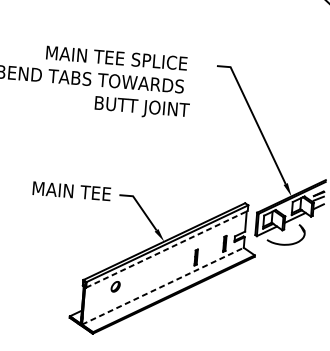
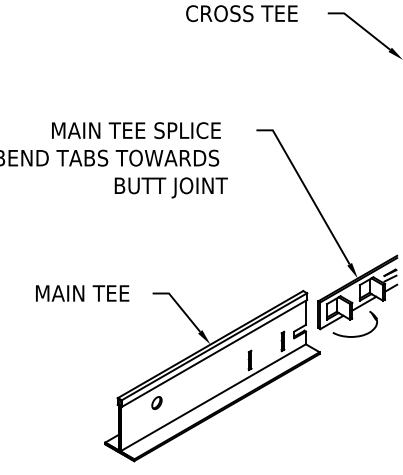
text: (71, 191) -> (82, 293), moved
line: (166, 249) -> (214, 353), dashed -> solid
line: (163, 285) -> (213, 397), dashed -> solid

